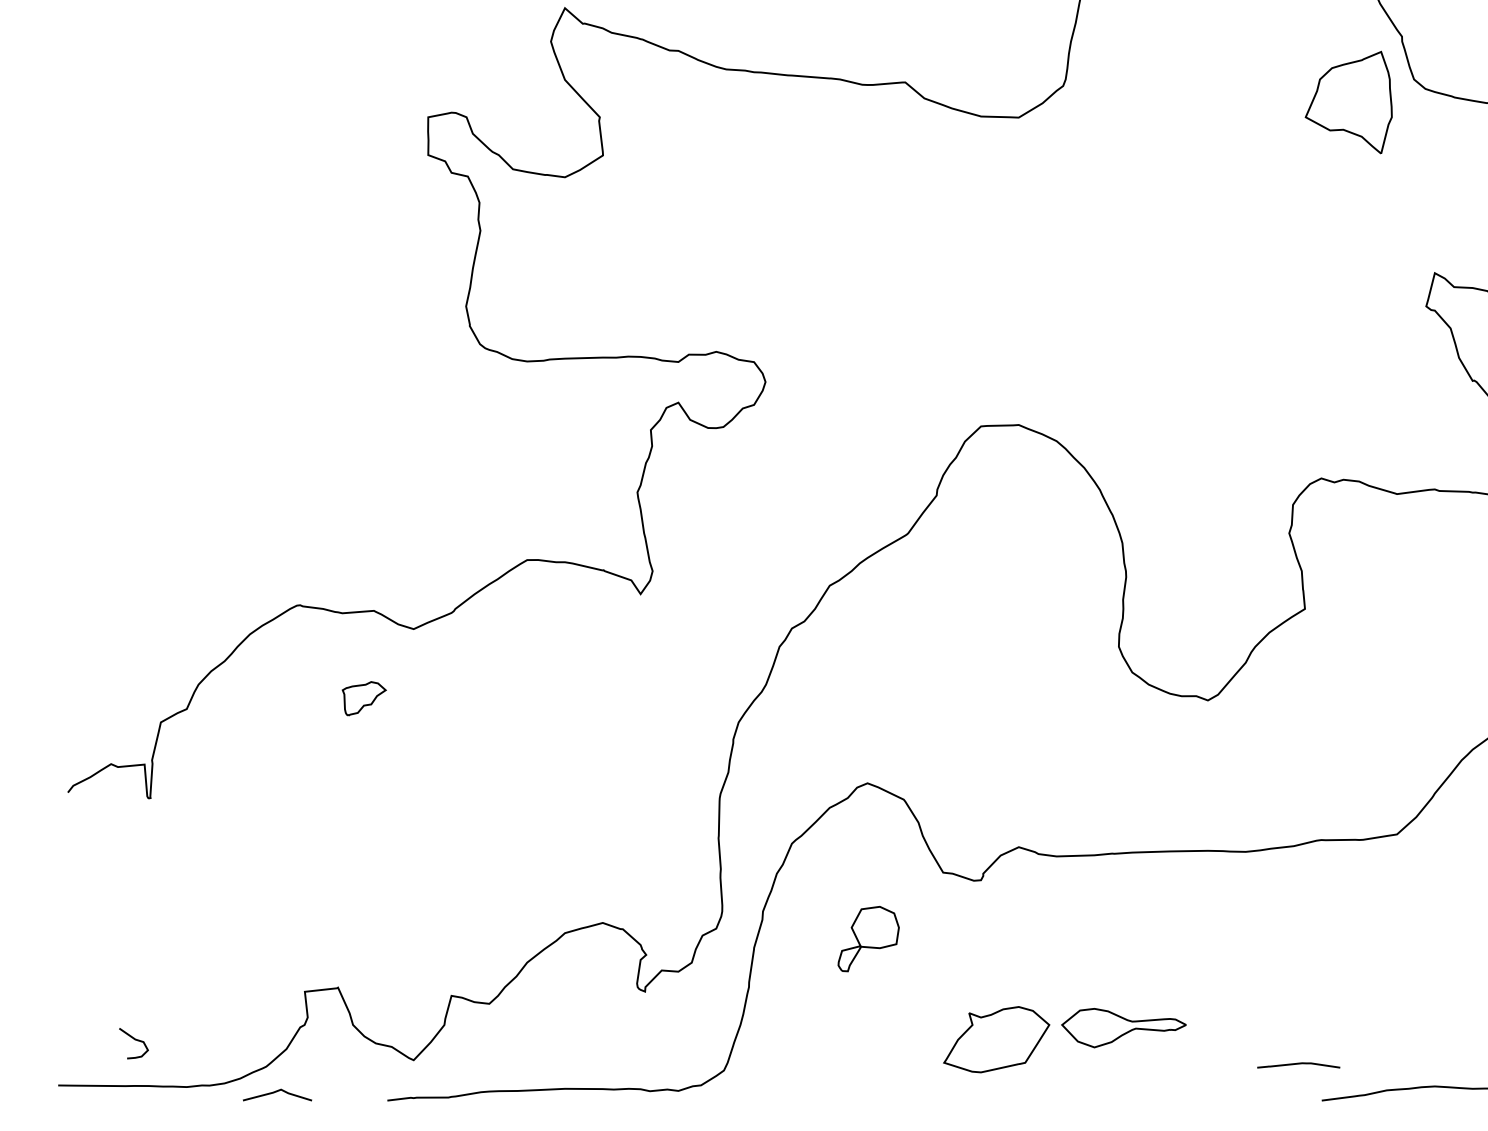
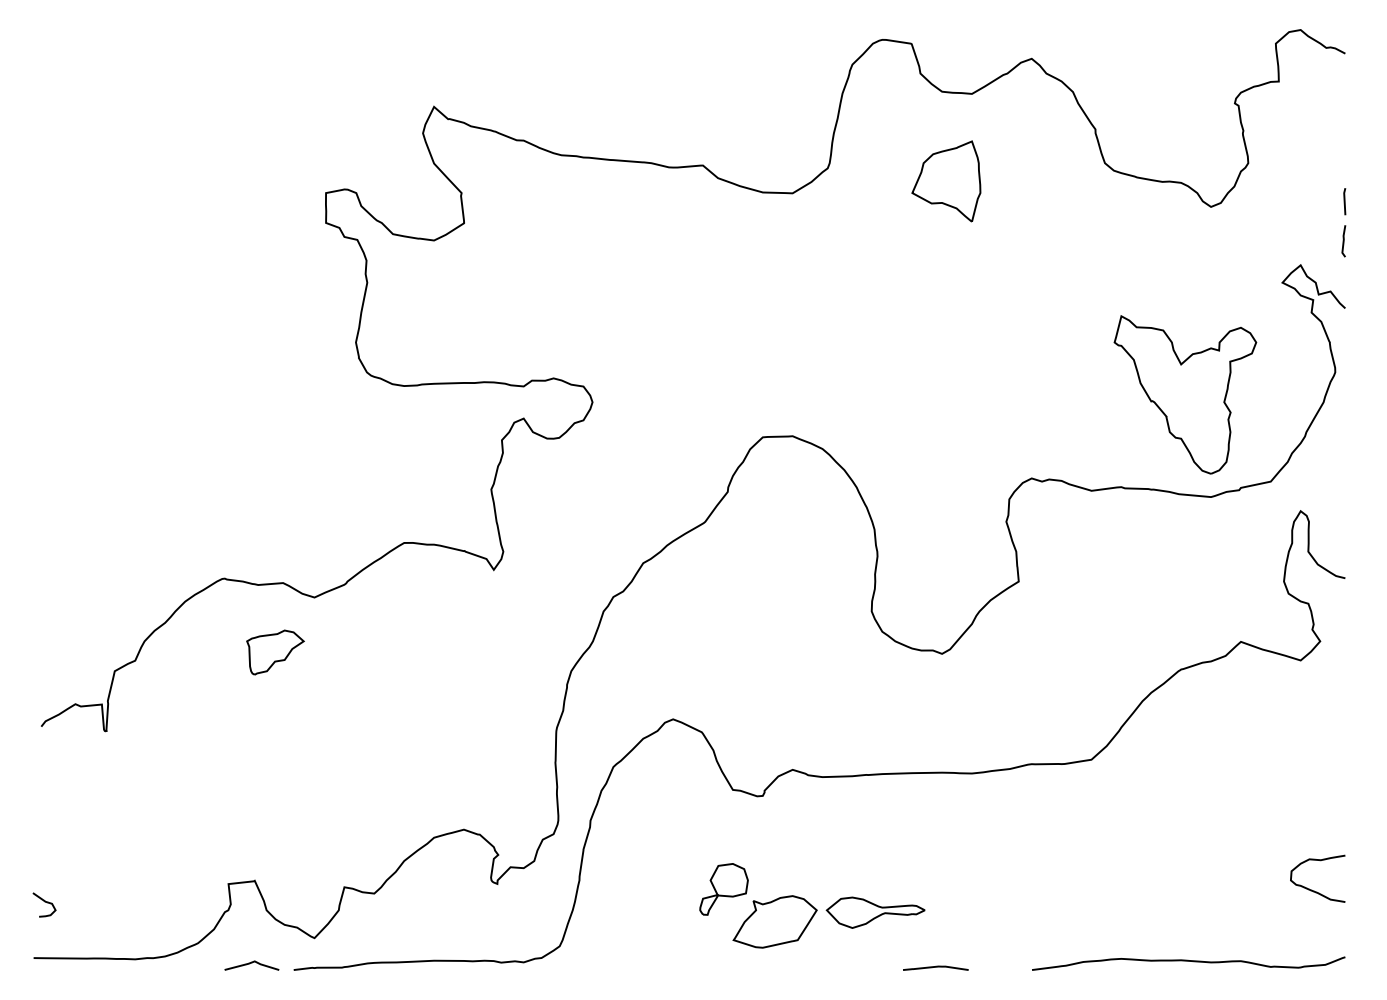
part: (1348, 102) -> (946, 181), moved
part: (364, 698) -> (275, 652), size x1.67
part: (868, 939) -> (723, 889), moved
curve: (133, 1040) -> (44, 902), moved
curve: (1298, 1064) -> (935, 967), moved
curve: (276, 1092) -> (251, 963), moved

